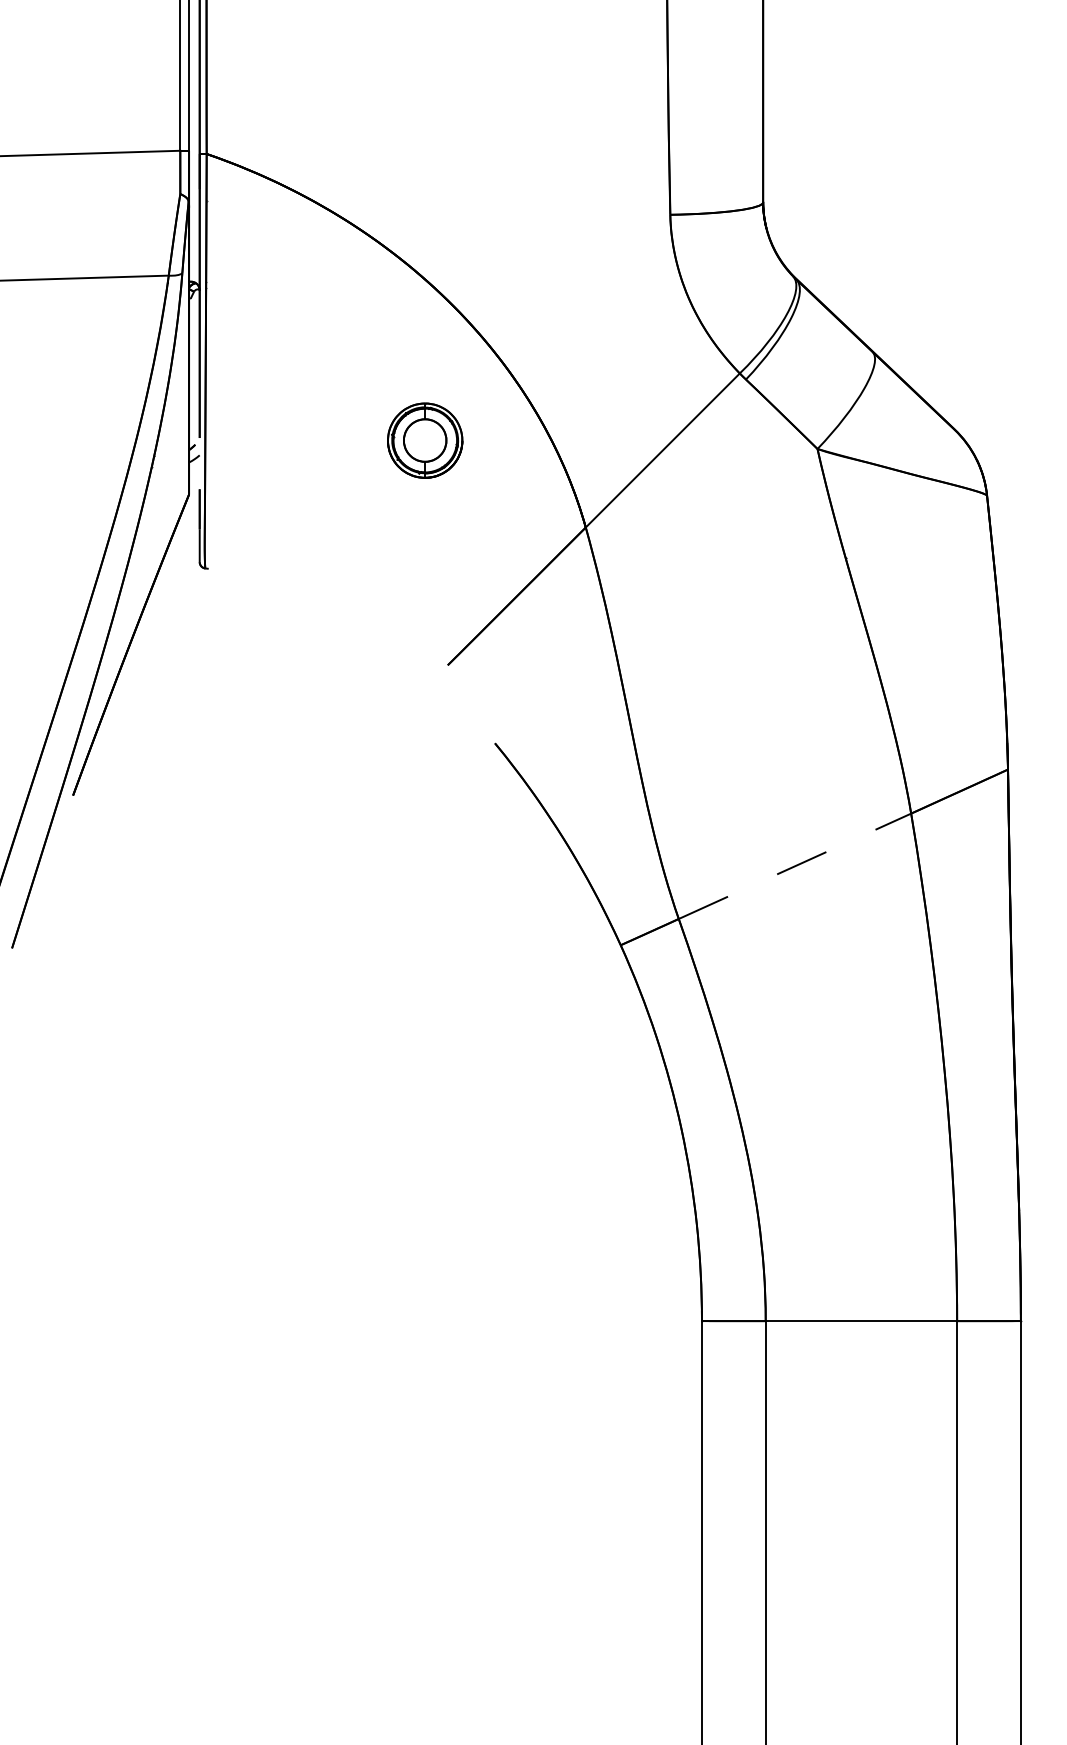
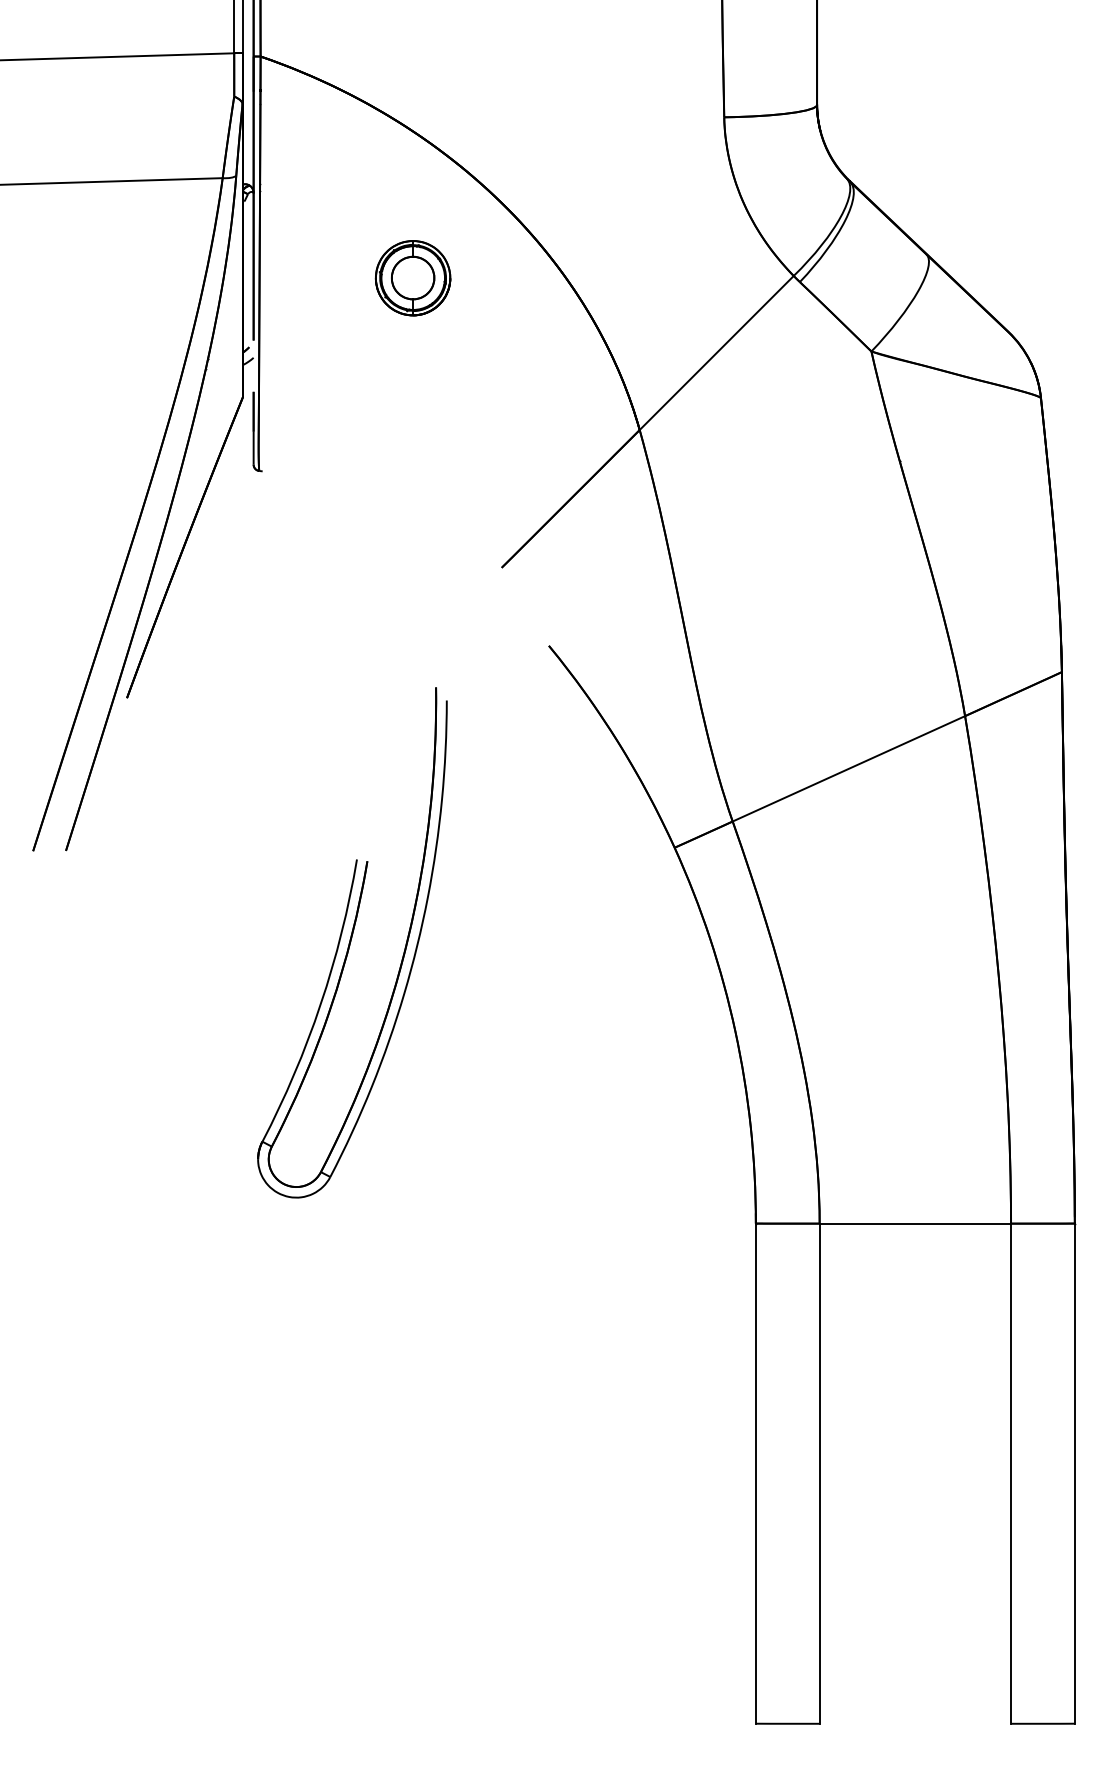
part: (424, 440) -> (412, 278), moved
line: (794, 865) -> (848, 768), dashed -> solid
part: (298, 1039) -> (352, 942), added

